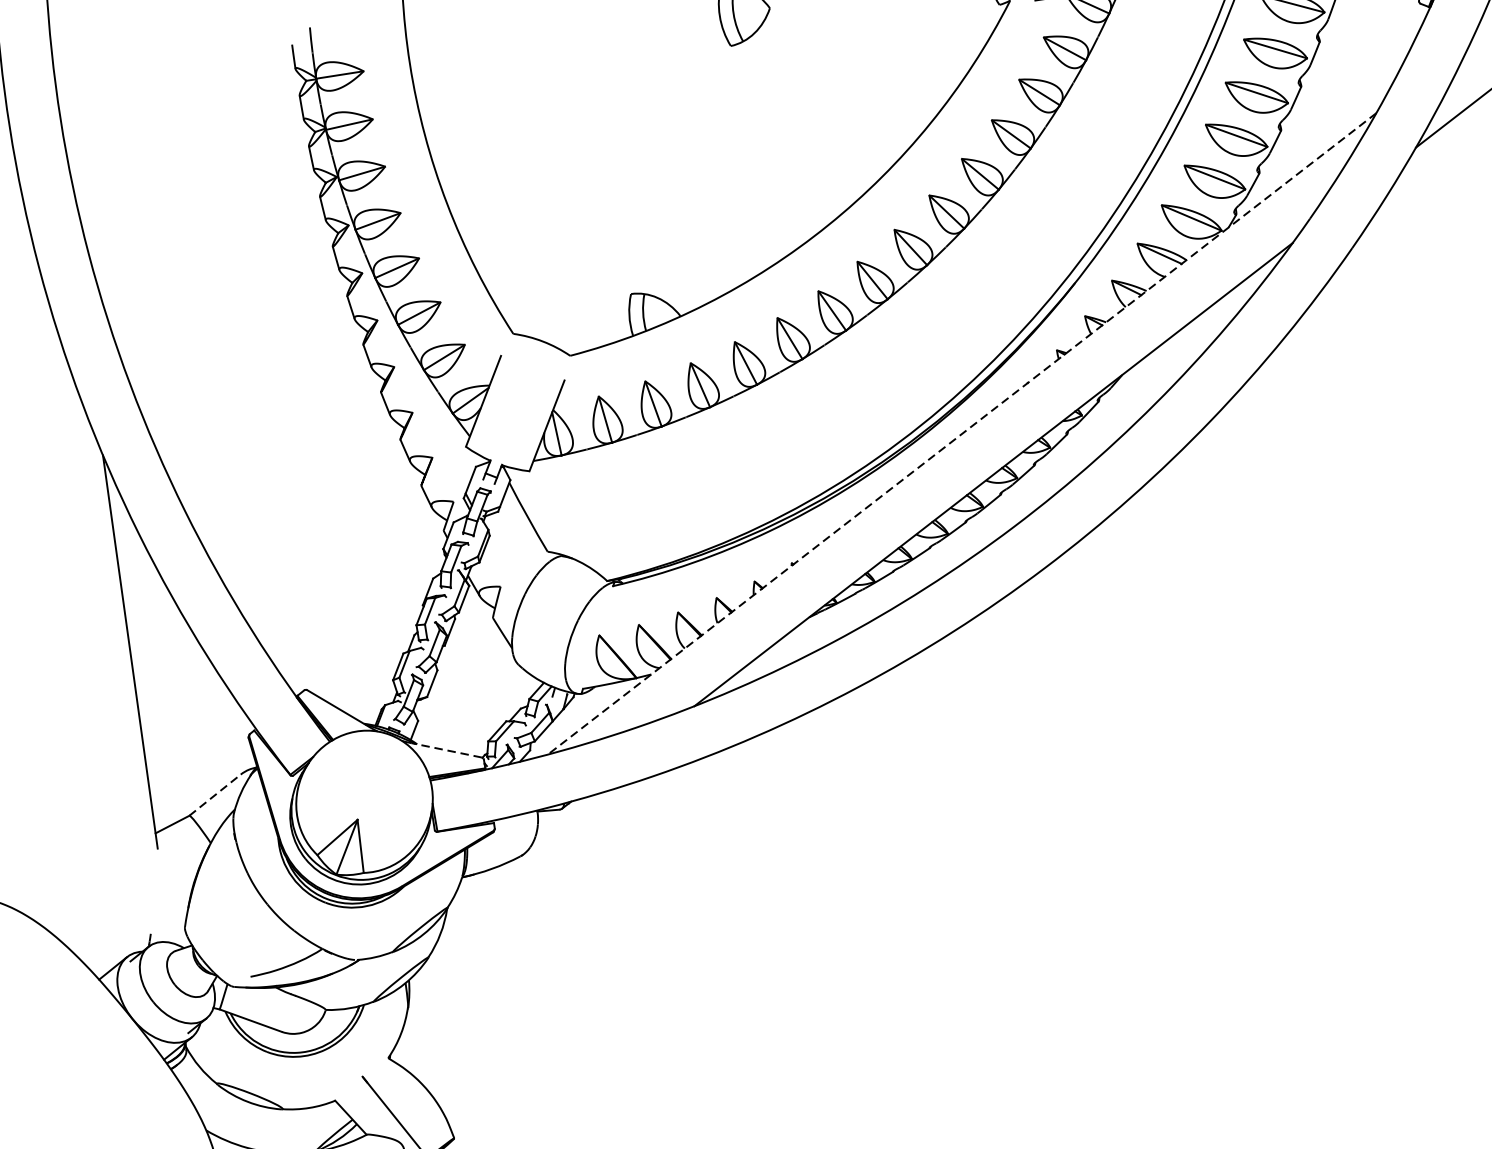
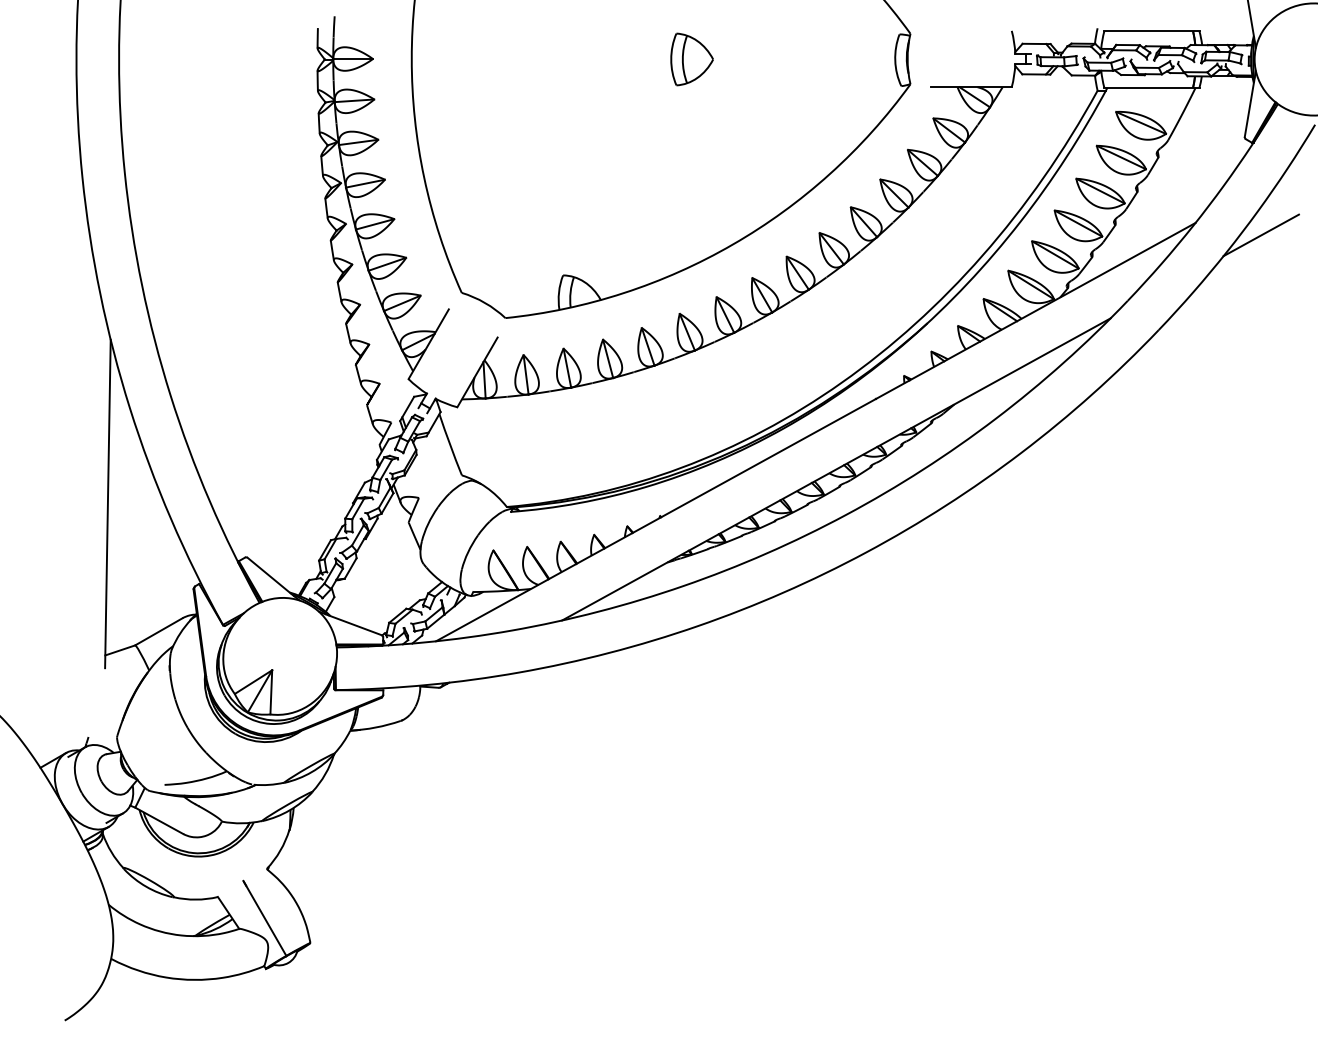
line: (961, 434) -> (815, 432), dashed -> solid
line: (446, 750) -> (353, 624), dashed -> solid
line: (215, 794) -> (159, 631), dashed -> solid

